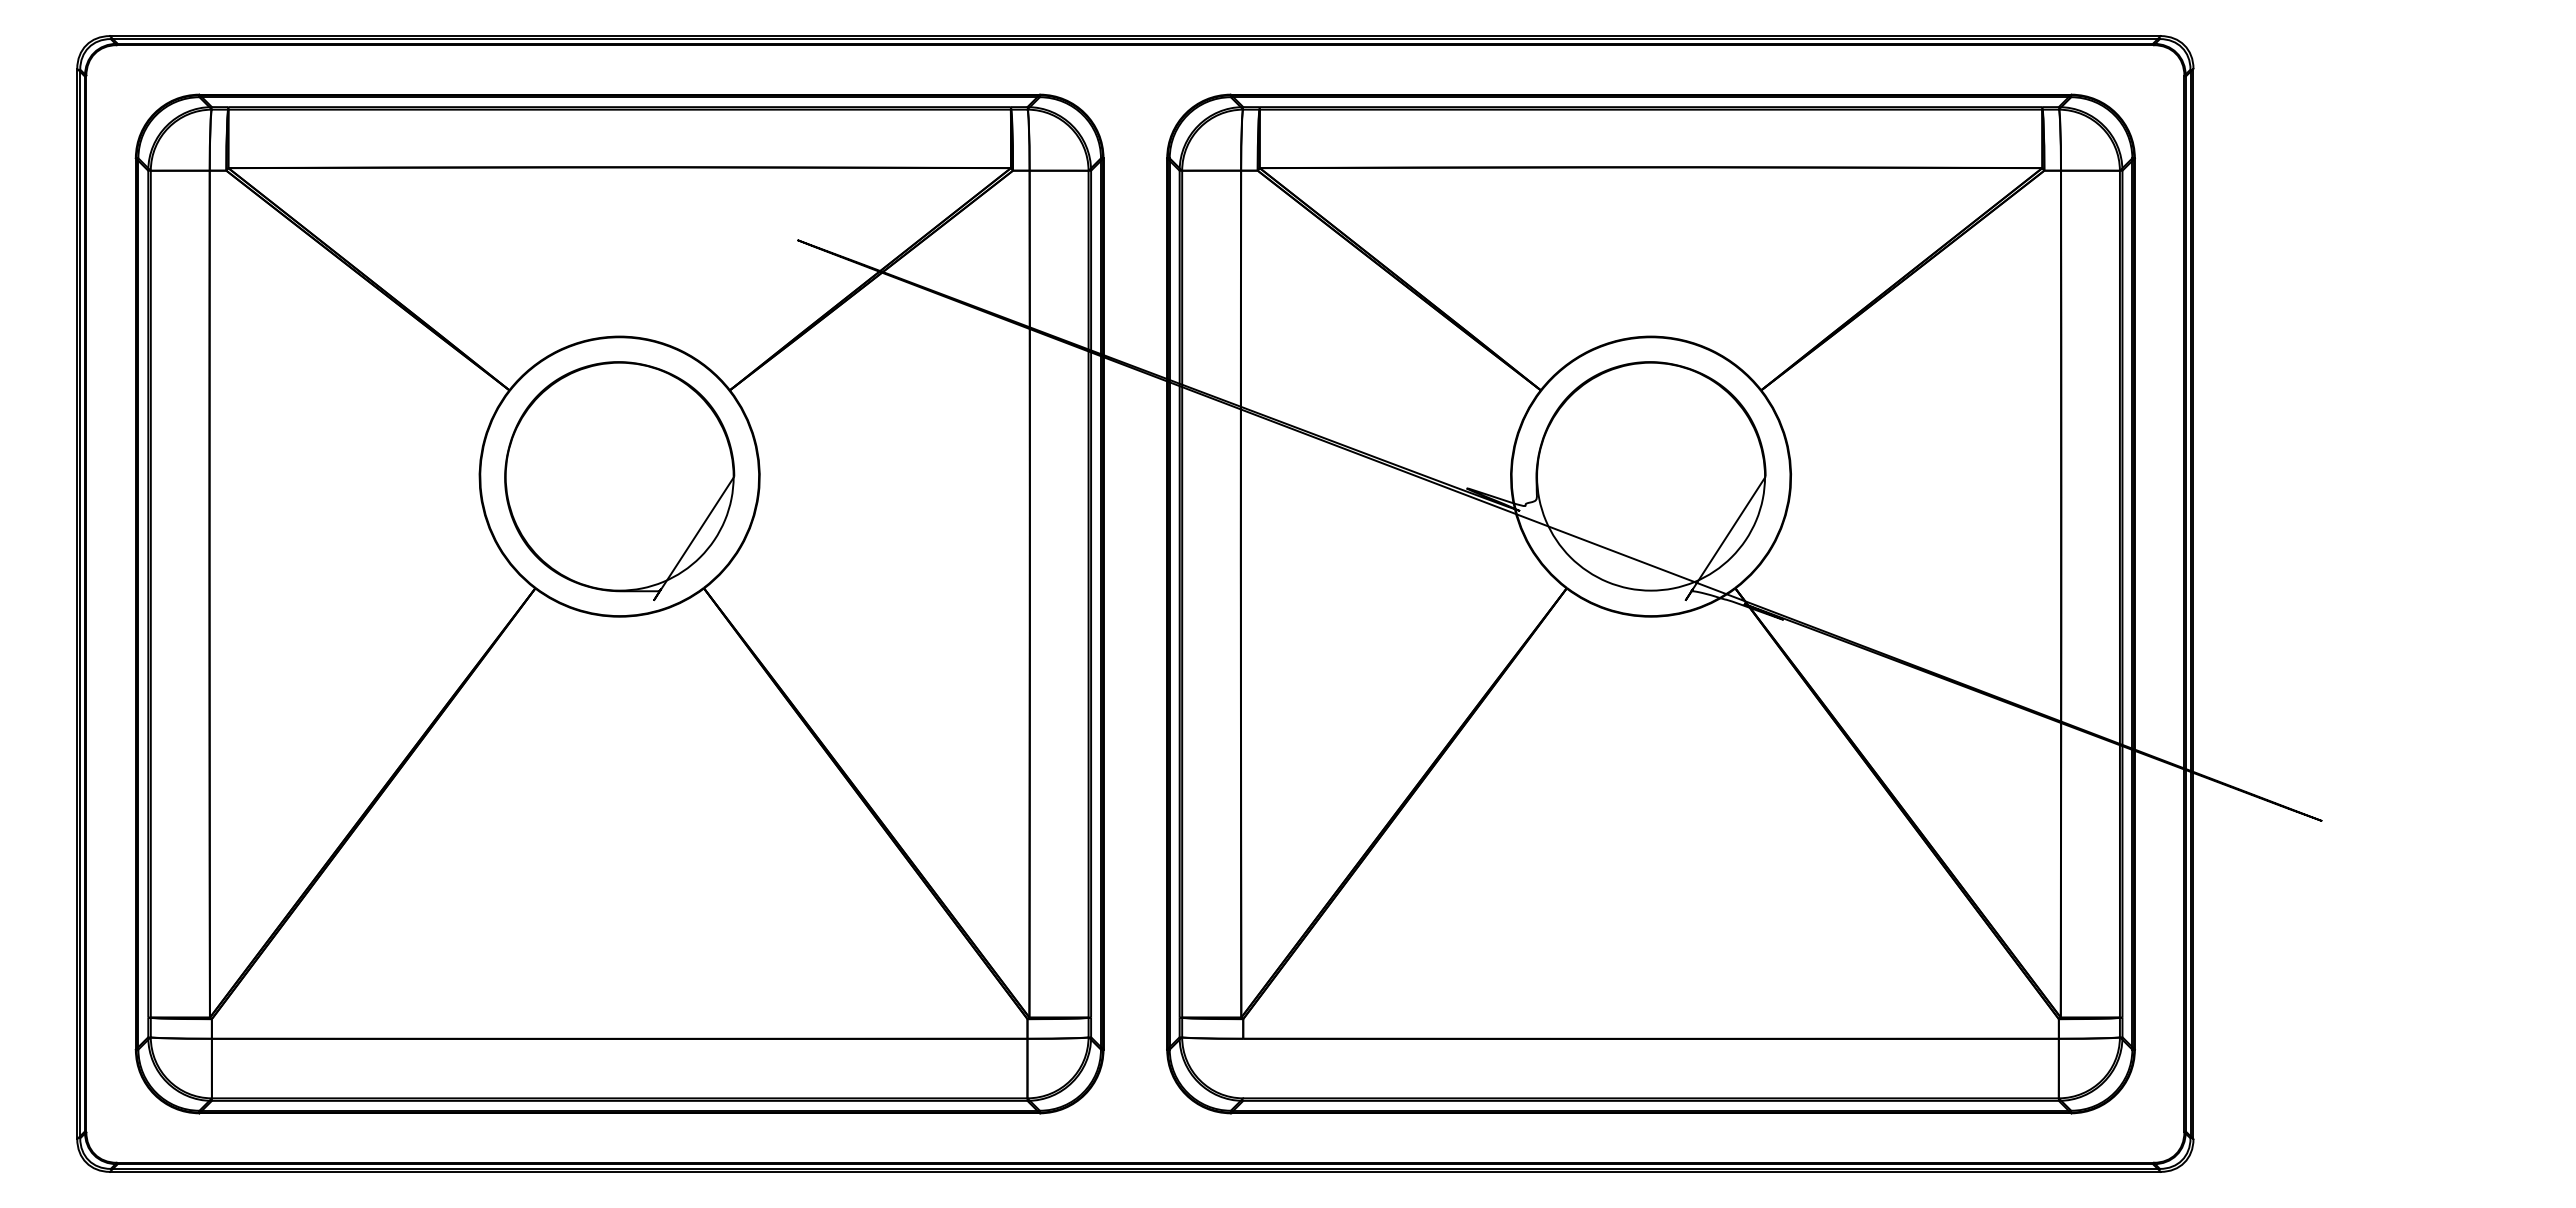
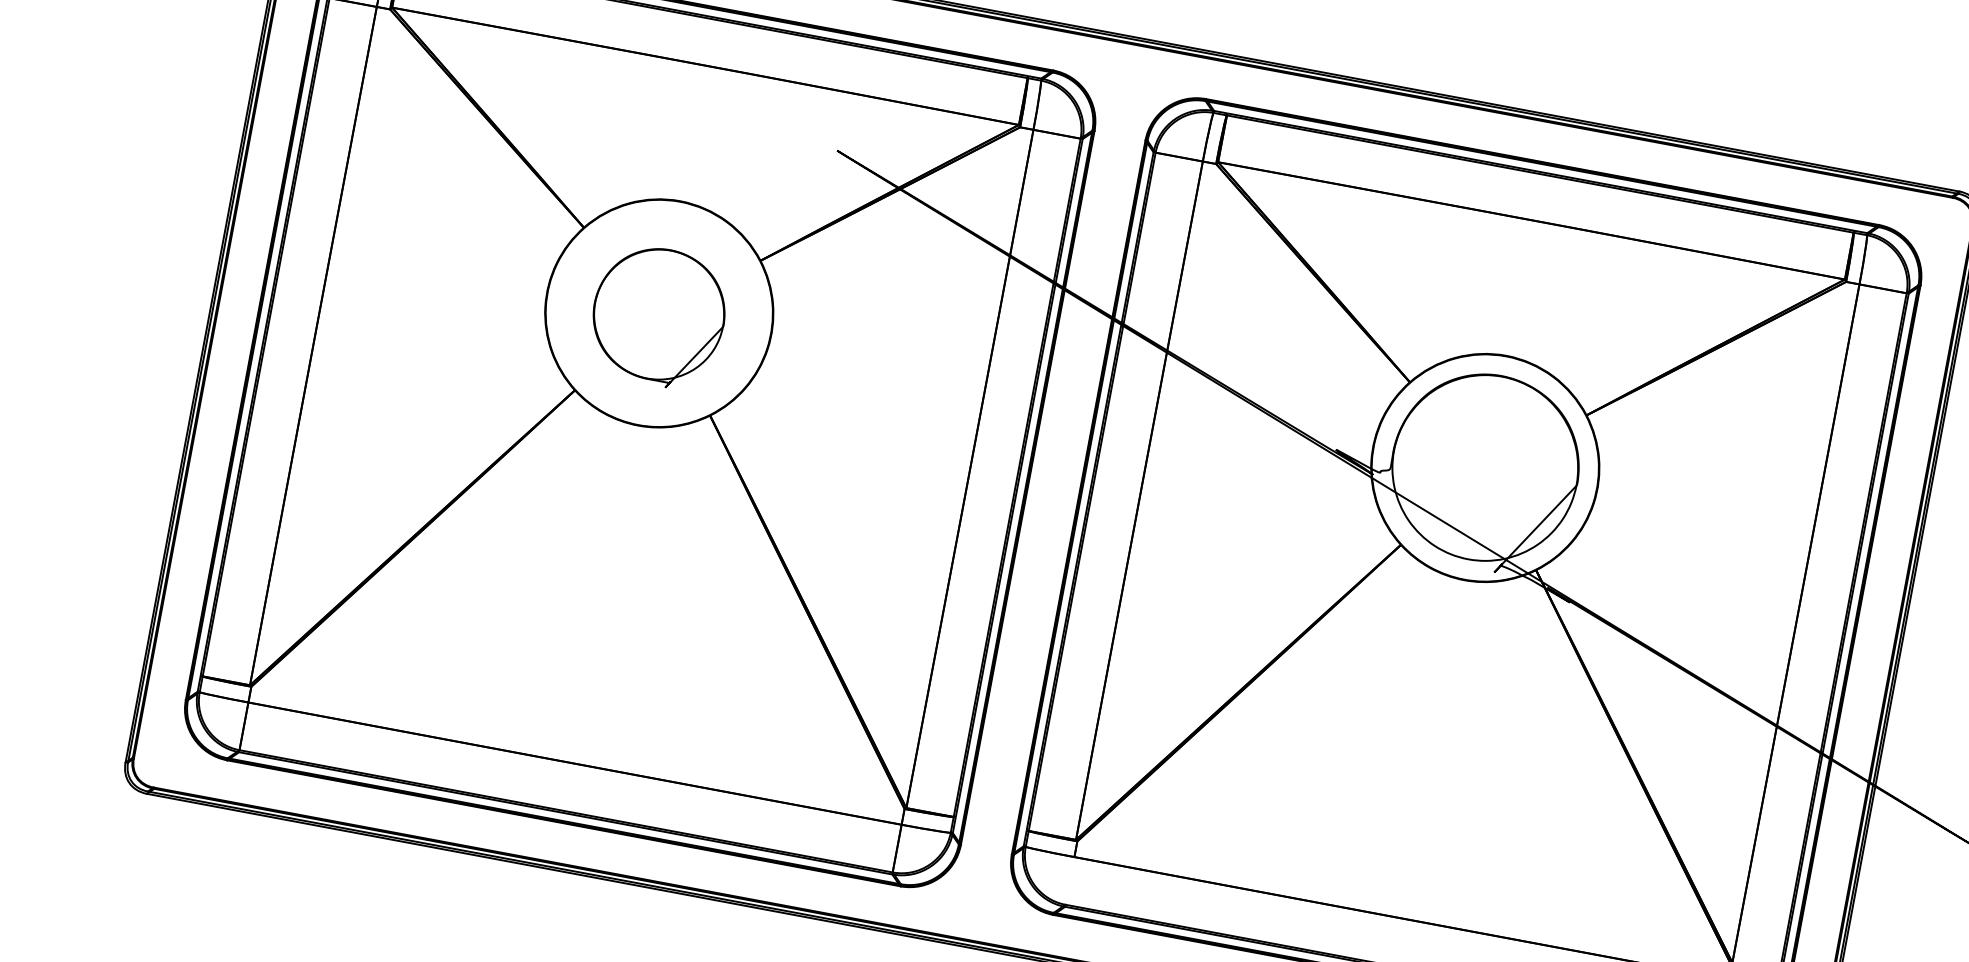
part: (619, 481) -> (658, 317), size x0.7

